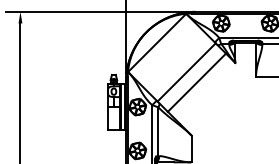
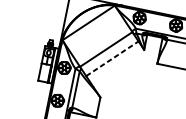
line: (197, 82) -> (112, 58), solid -> dashed

